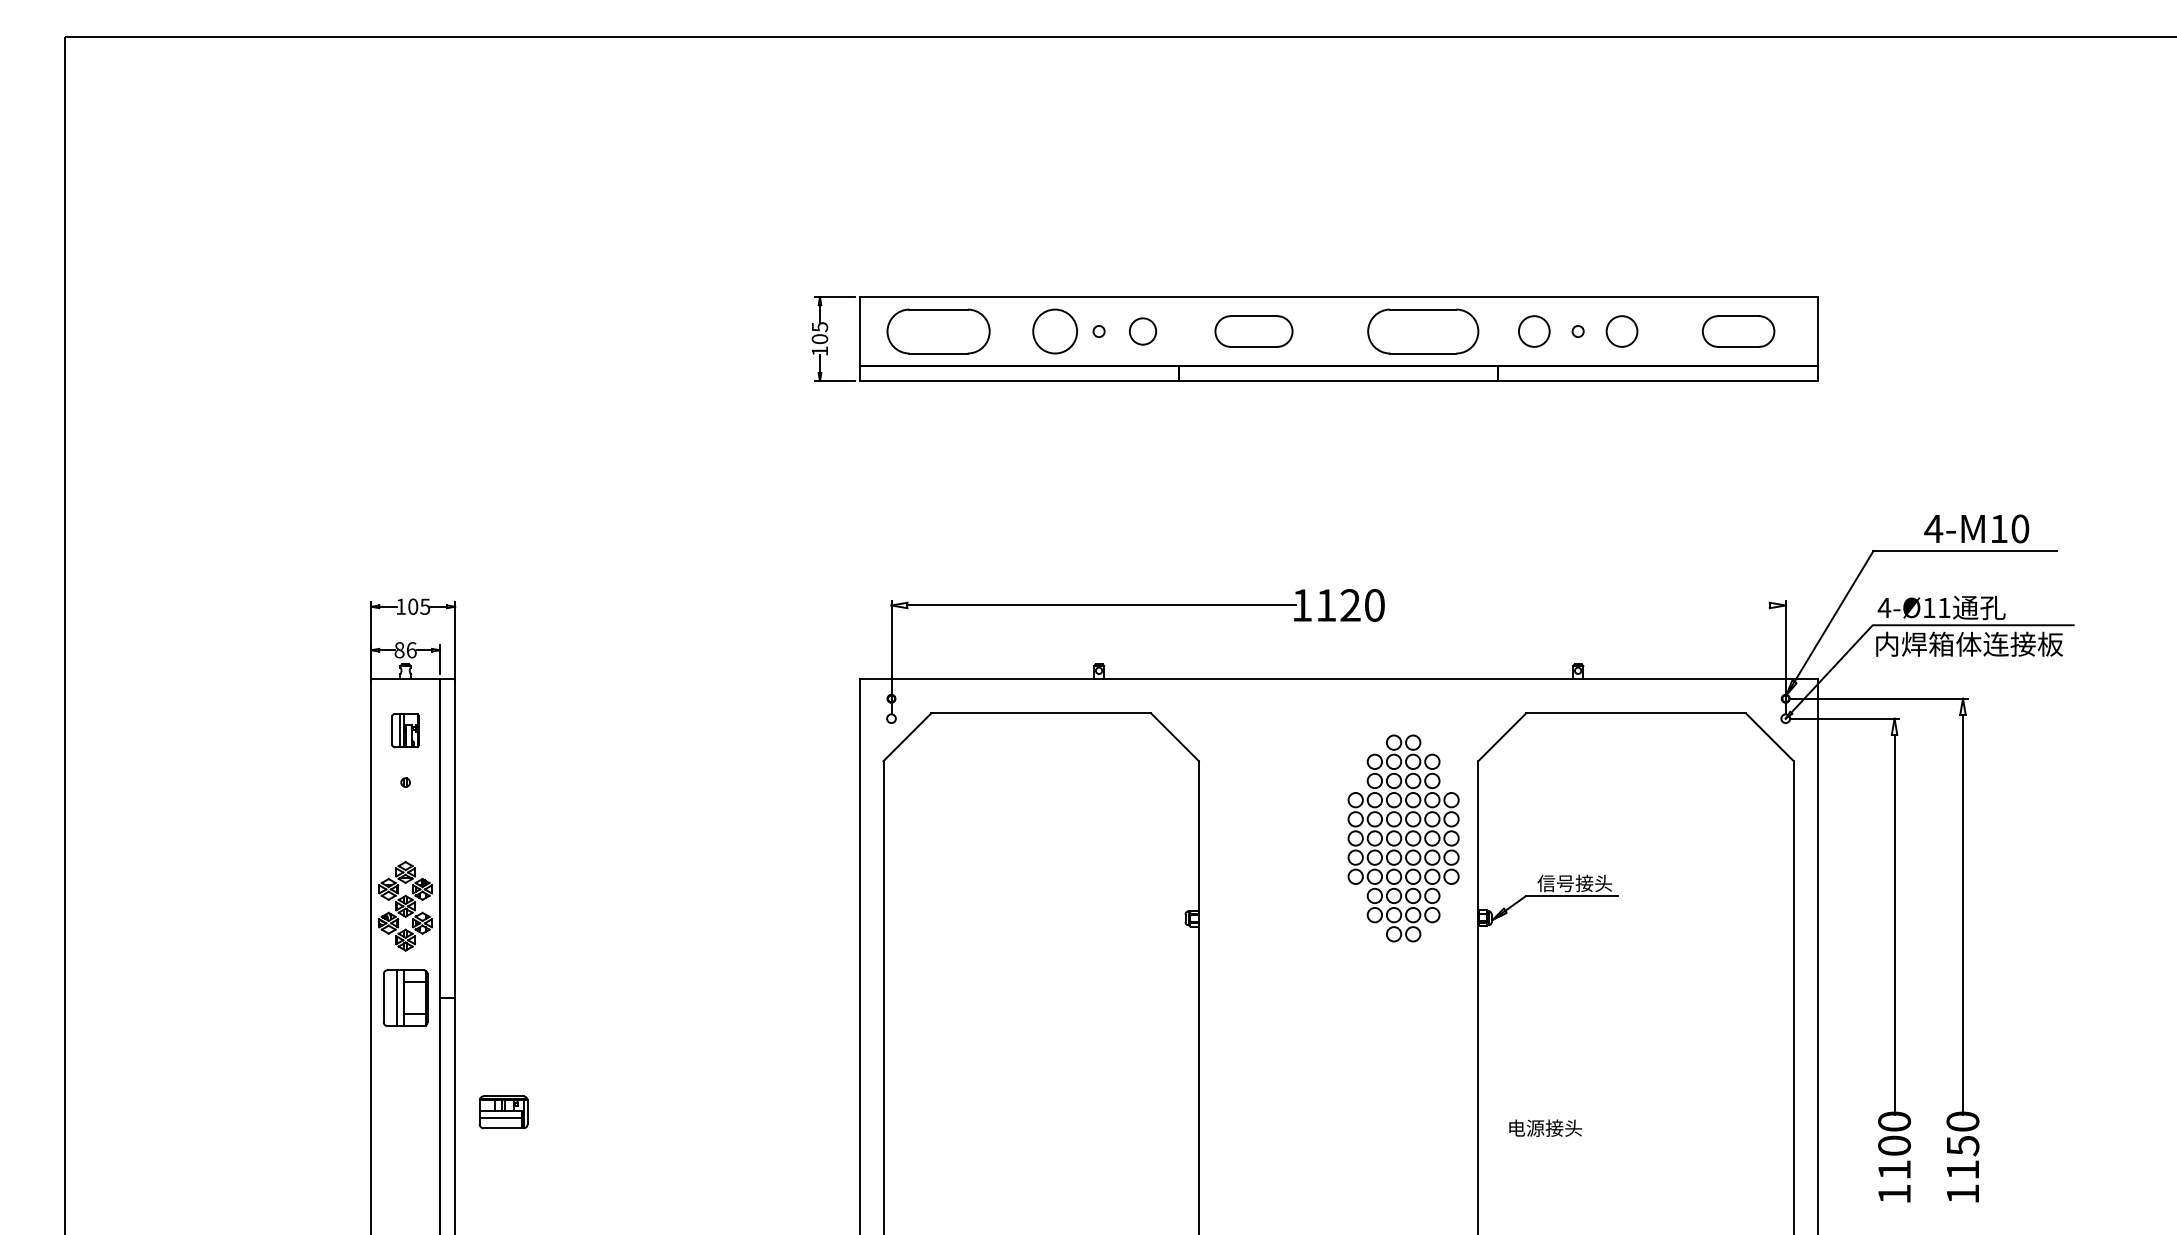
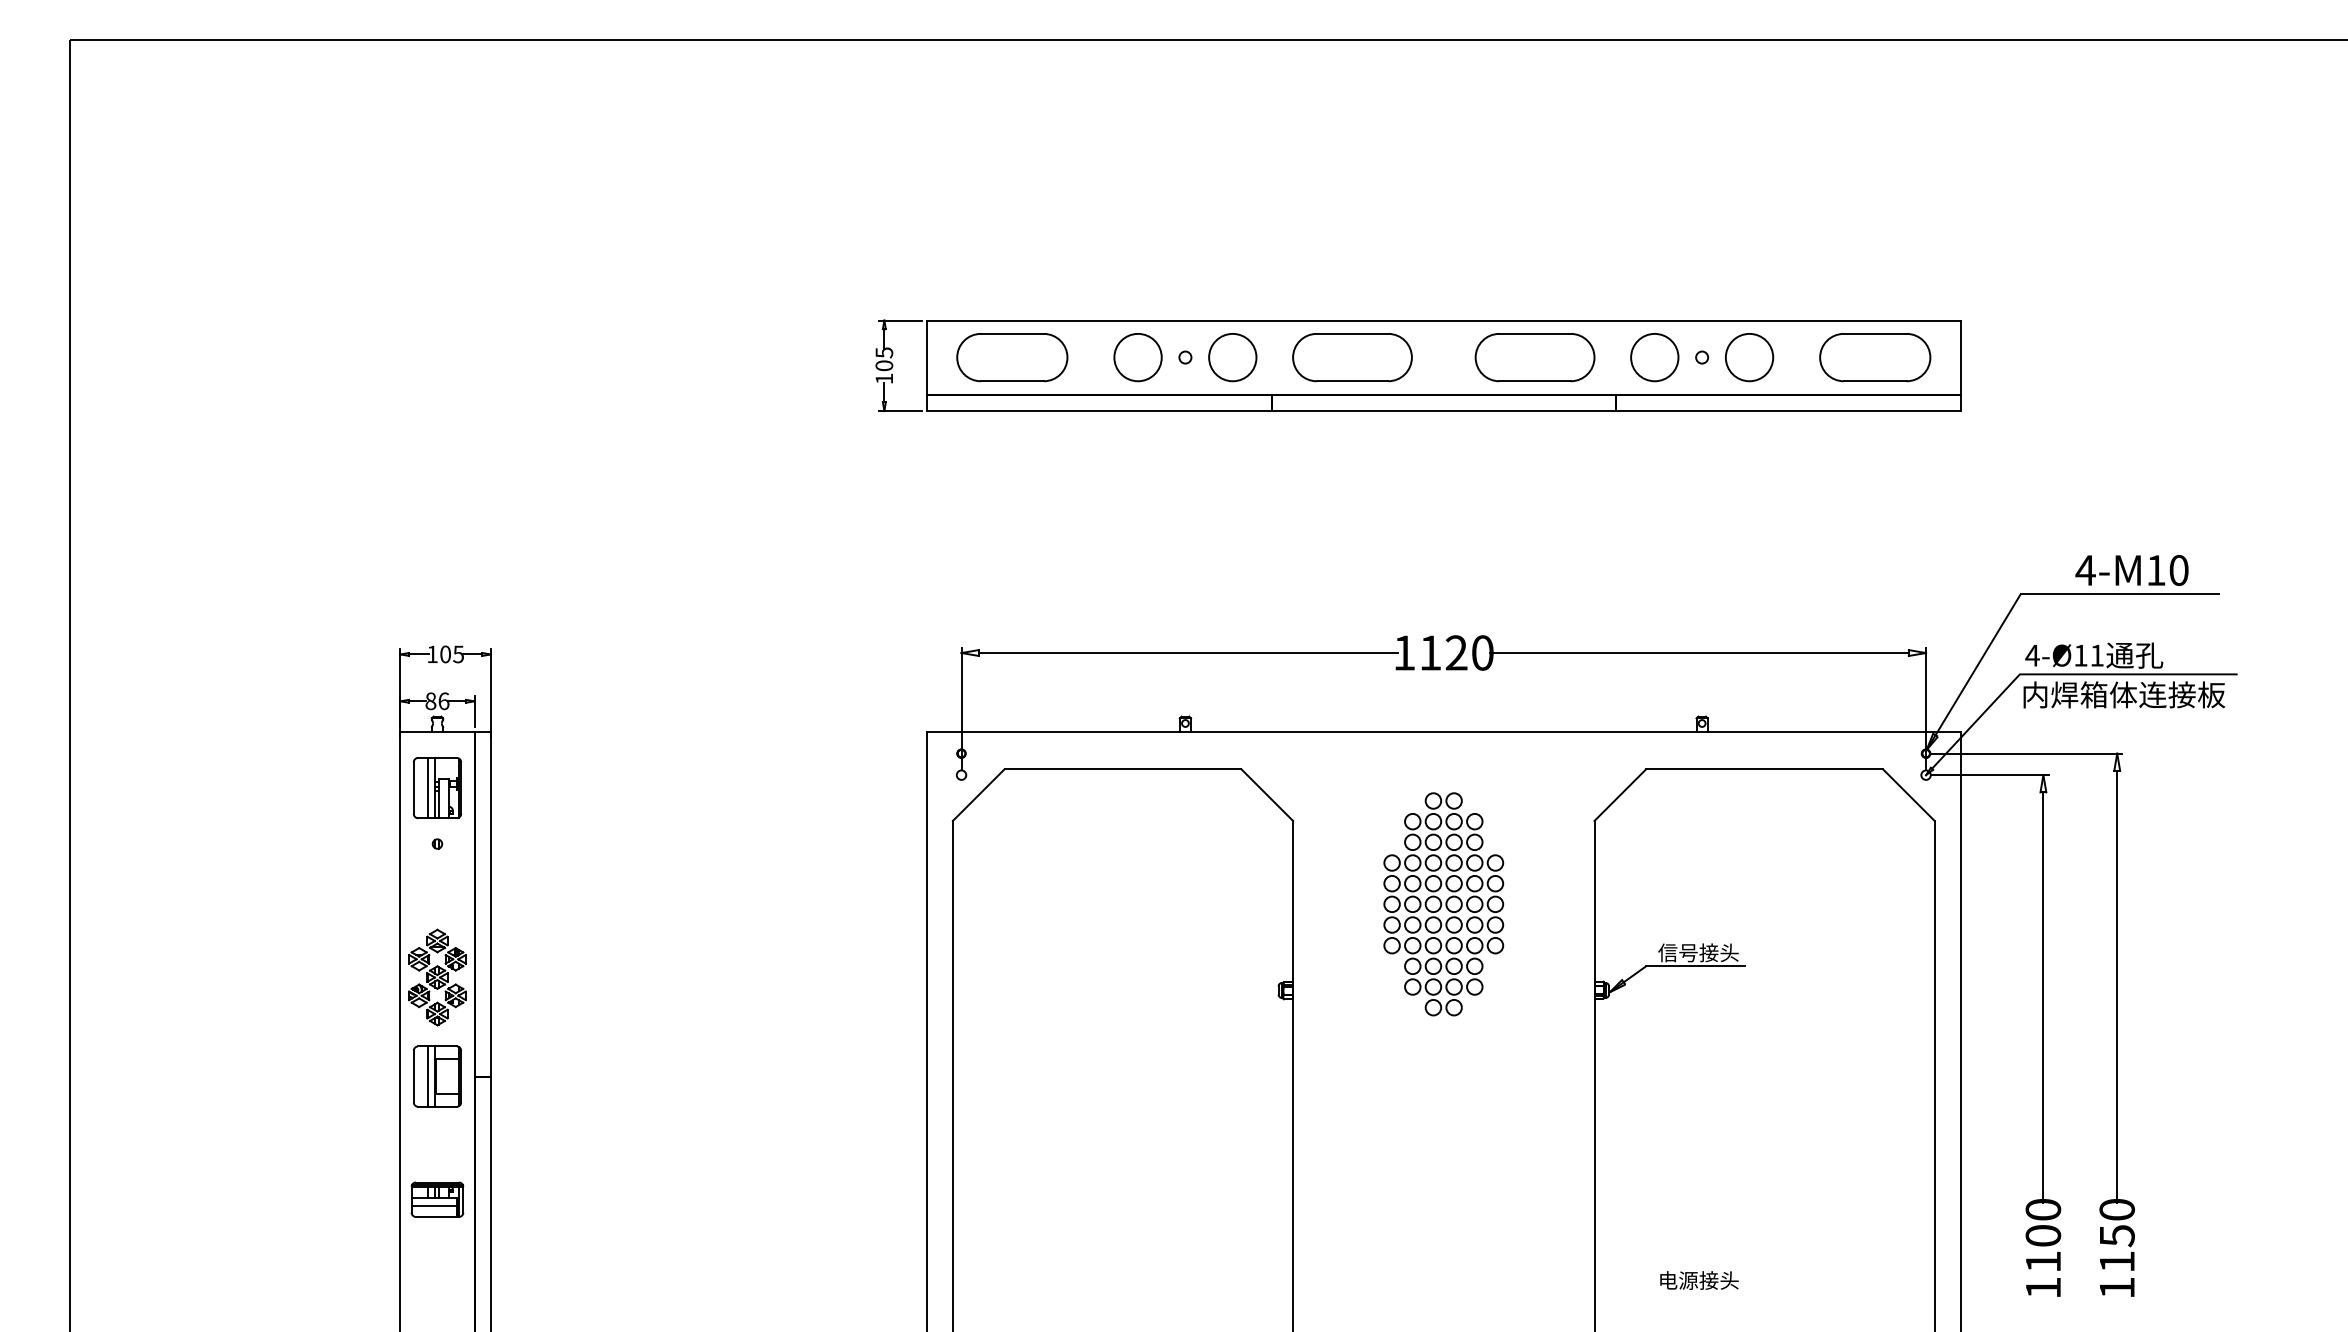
circle: (1142, 331) -> (1232, 357), size x1.67
part: (1253, 331) -> (1351, 357), size x1.43
circle: (1534, 331) -> (1655, 357), size x1.43
circle: (1621, 331) -> (1748, 357), size x1.43
part: (1738, 331) -> (1875, 357), size x1.43
line: (1575, 605) -> (1699, 653), added
part: (405, 730) -> (437, 787), size x1.67
part: (1403, 838) -> (1443, 904), moved
part: (503, 1112) -> (437, 1199), moved
text: (1545, 1127) -> (1699, 1279), moved

